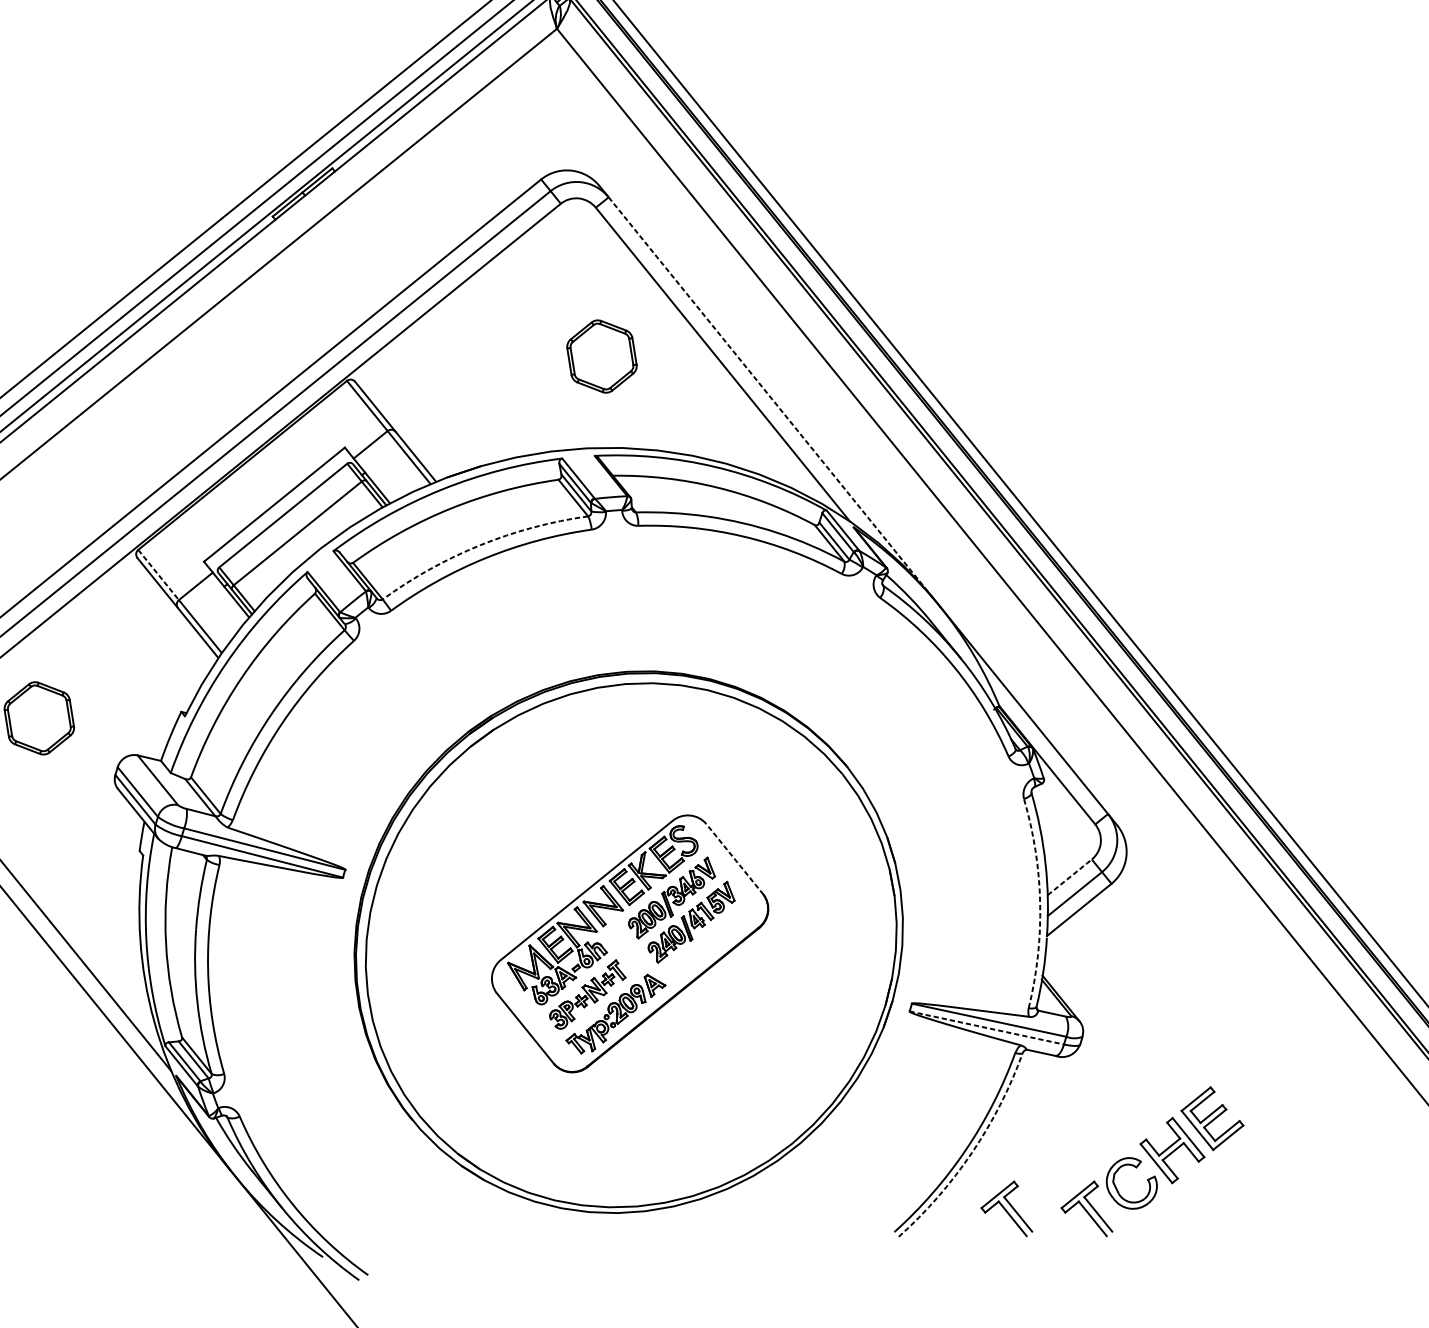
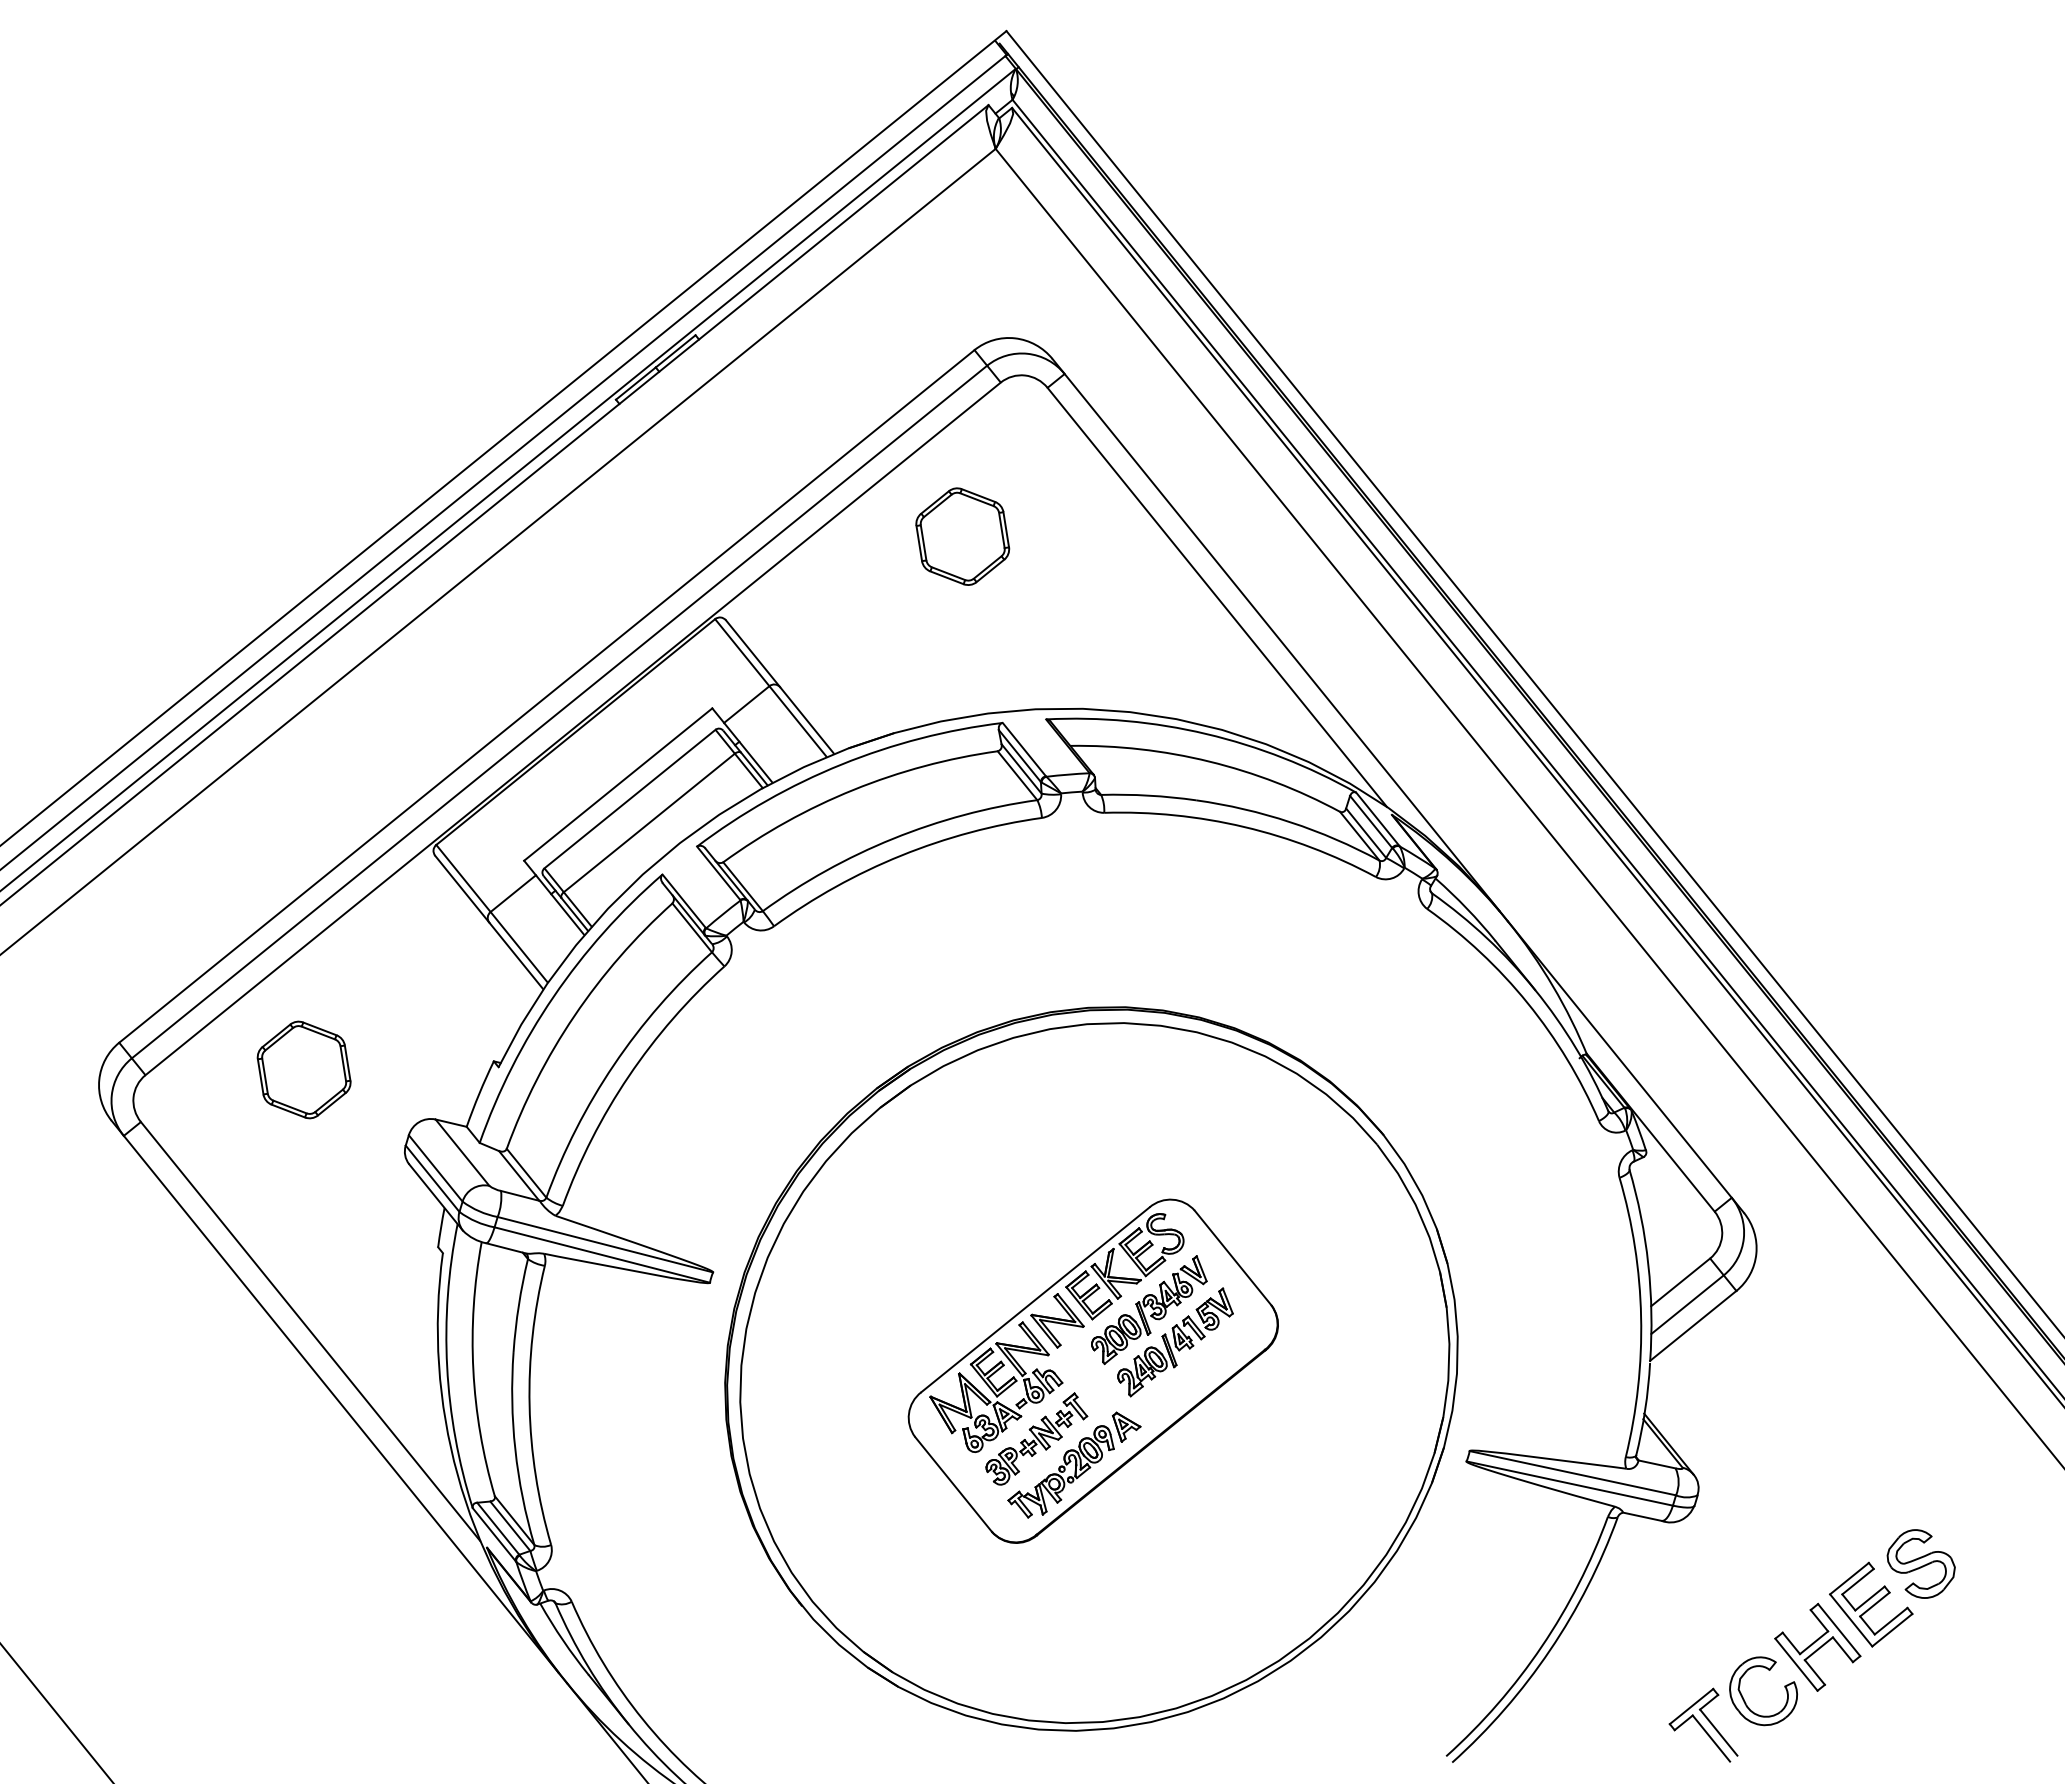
part: (601, 356) -> (962, 536), moved
line: (771, 398) -> (1282, 642), dashed -> solid
arc: (480, 545) -> (893, 838), dashed -> solid
line: (158, 575) -> (463, 878), dashed -> solid
line: (735, 859) -> (1233, 1258), dashed -> solid
line: (1069, 877) -> (1680, 1282), dashed -> solid
arc: (1040, 903) -> (1641, 1317), dashed -> solid
line: (986, 1027) -> (1569, 1483), dashed -> solid
part: (1249, 1087) -> (1920, 1563), added
arc: (972, 1152) -> (1550, 1650), dashed -> solid
part: (1006, 1208) -> (1596, 1724), removed

